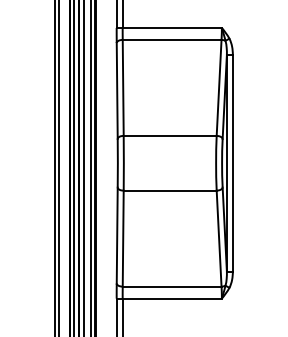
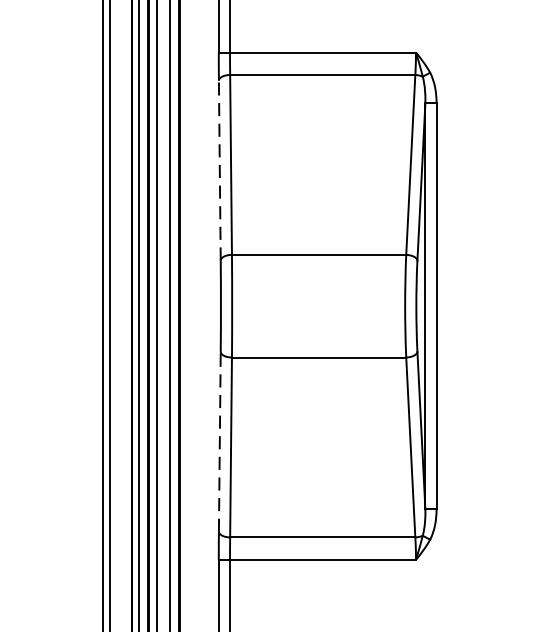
line: (117, 90) -> (220, 169), solid -> dashed
line: (117, 235) -> (220, 441), solid -> dashed

